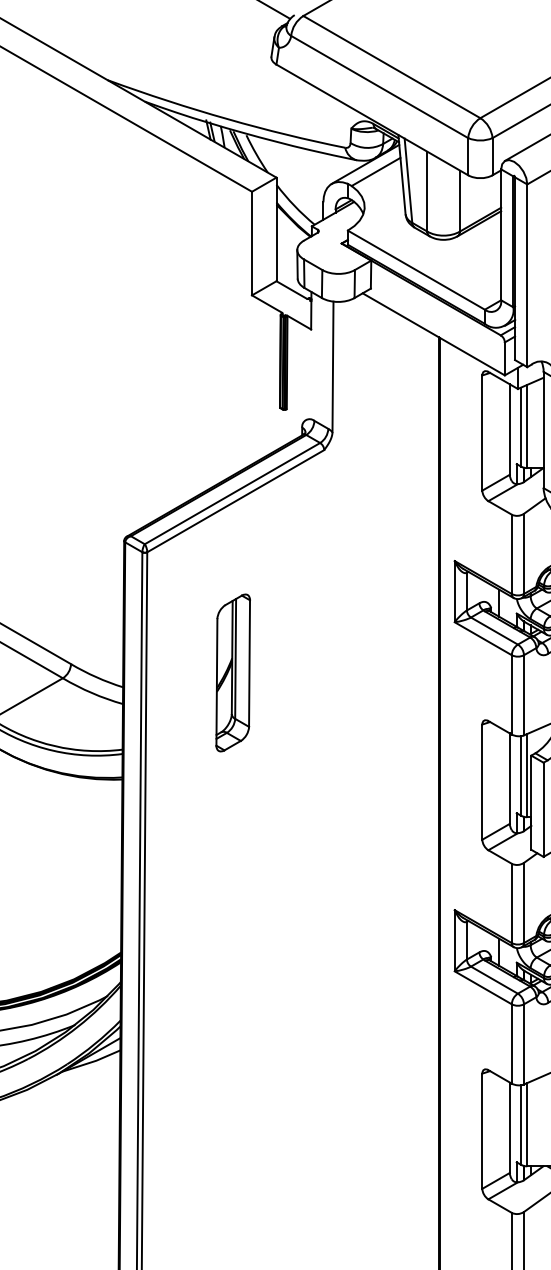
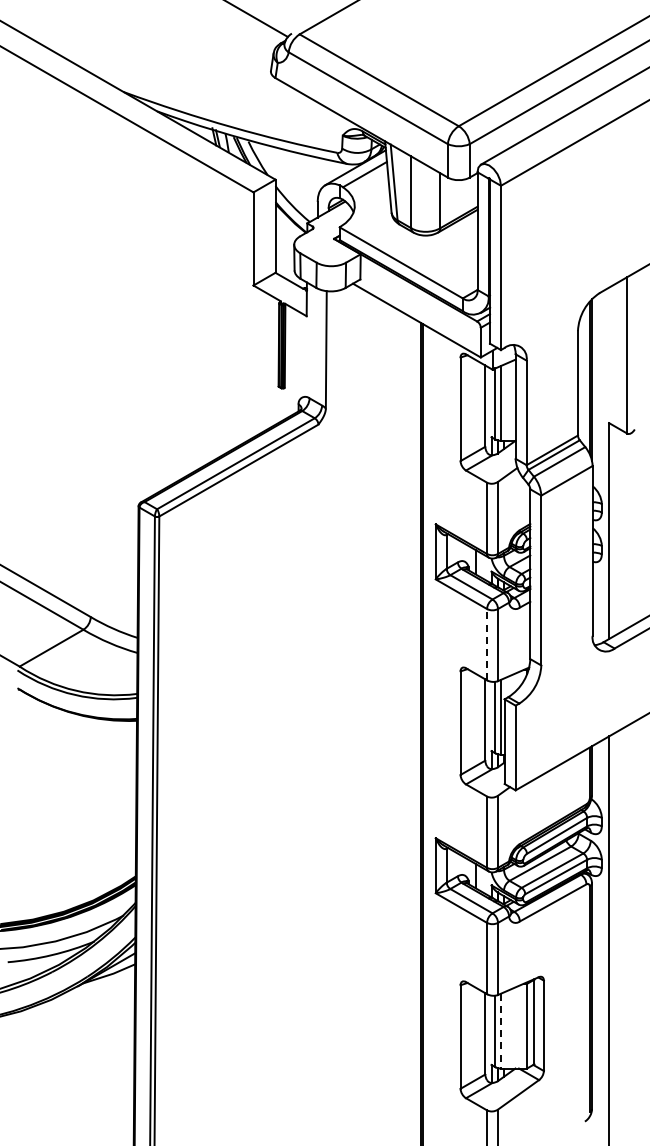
part: (233, 672) -> (236, 624), removed
line: (512, 694) -> (487, 644), solid -> dashed
line: (526, 1125) -> (500, 1031), solid -> dashed

